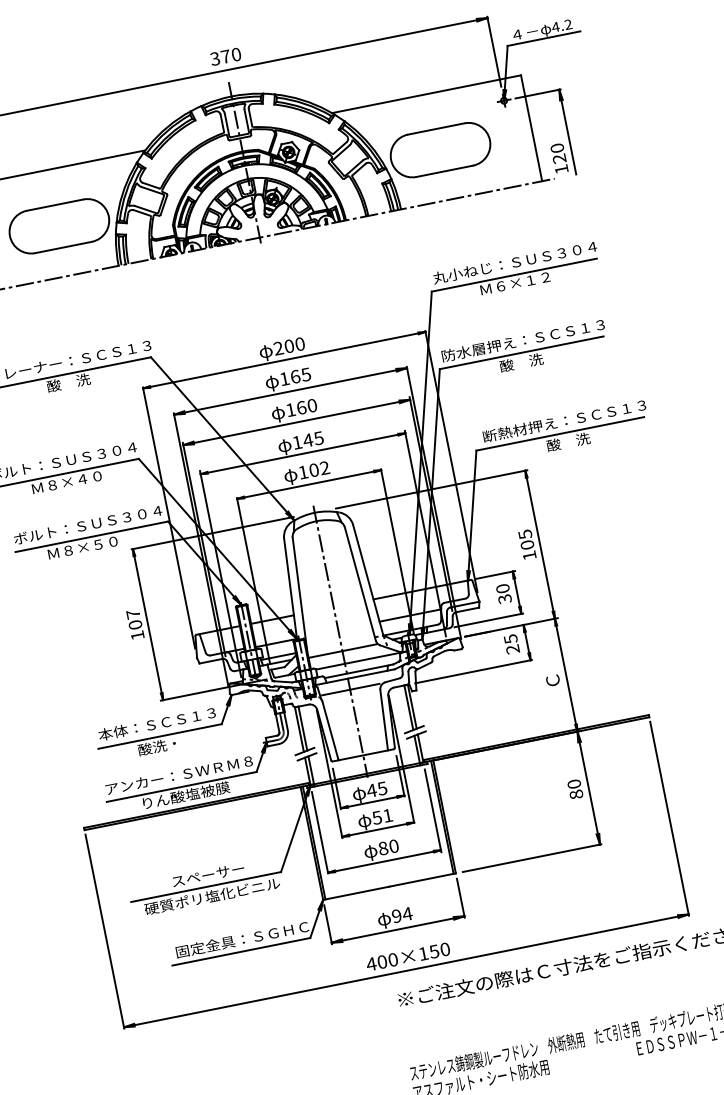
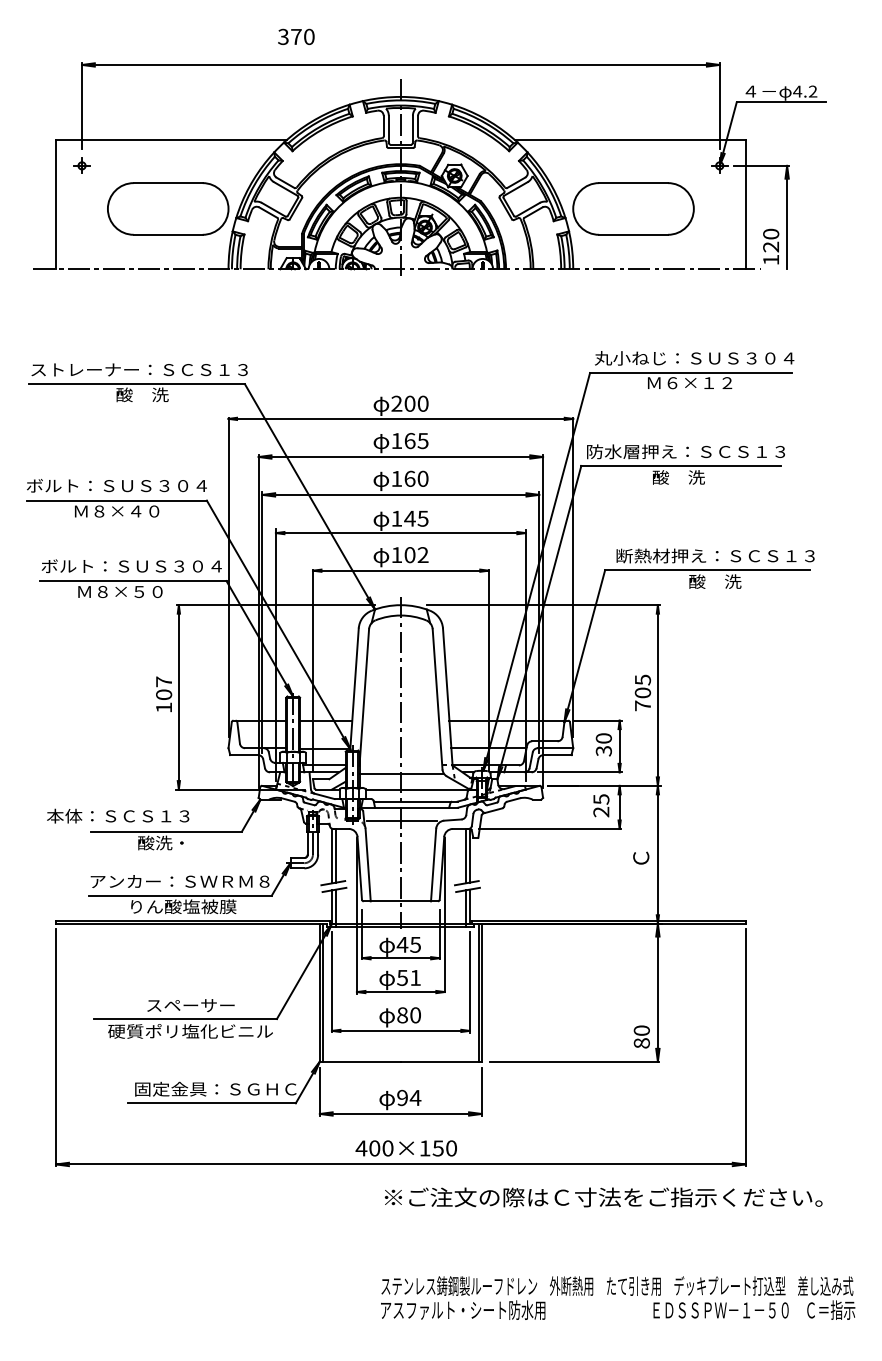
text: (225, 56) -> (296, 36), moved
text: (529, 555) -> (642, 705), 105 -> 705
text: (157, 723) -> (118, 815), moved
text: (574, 789) -> (641, 1036), moved

